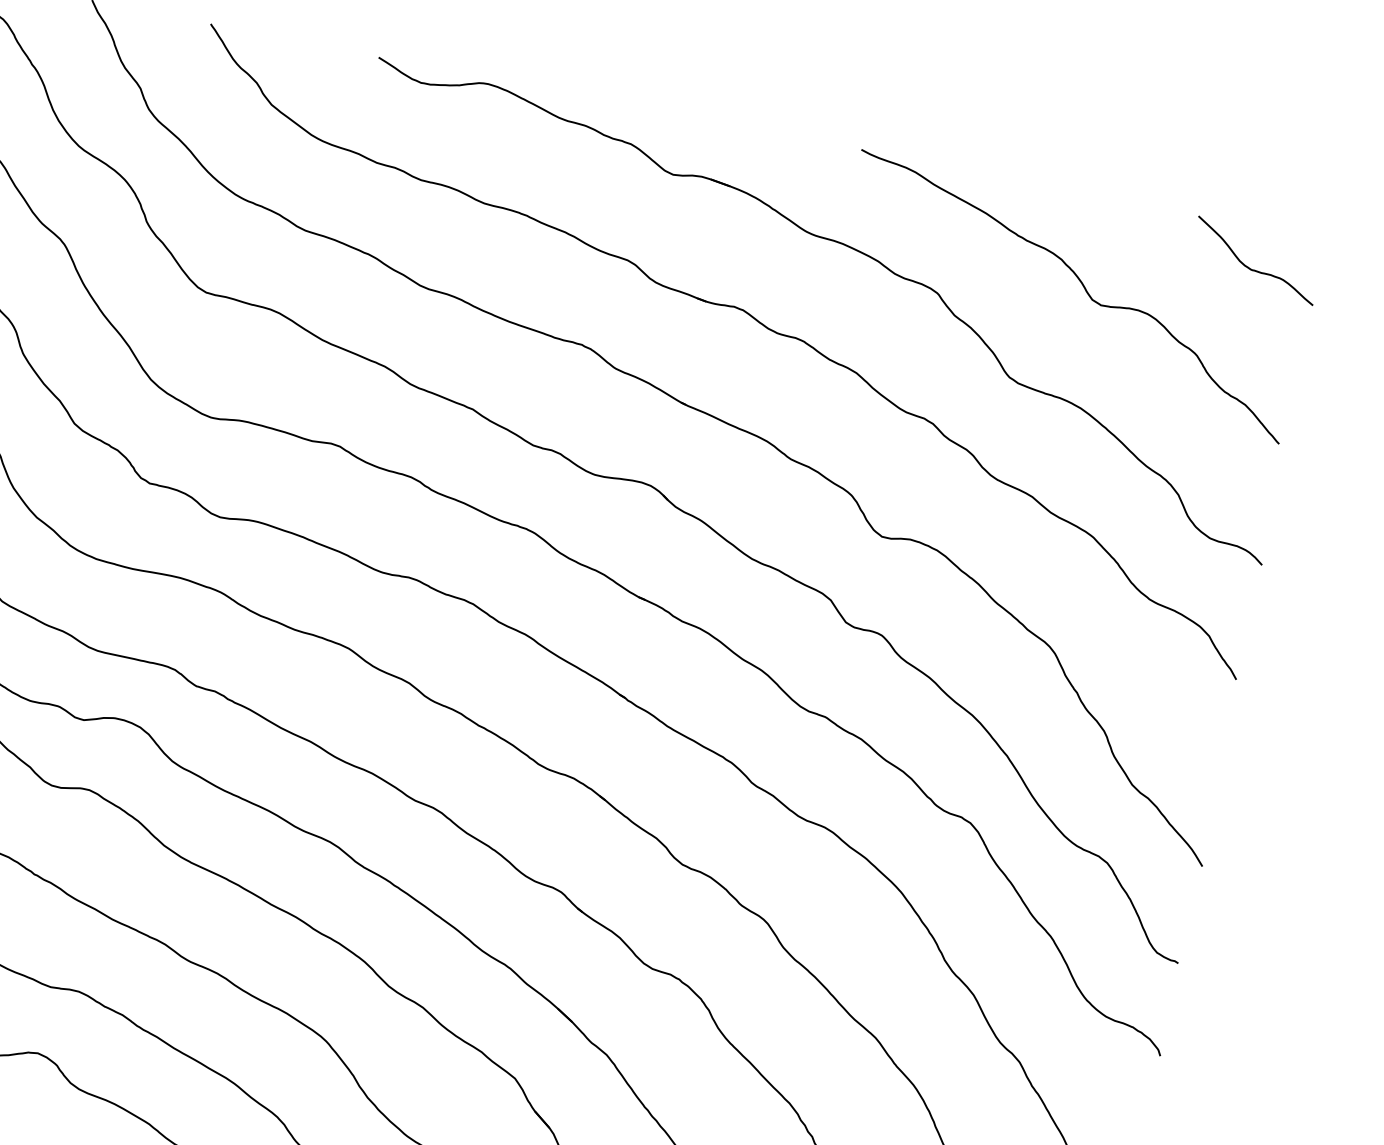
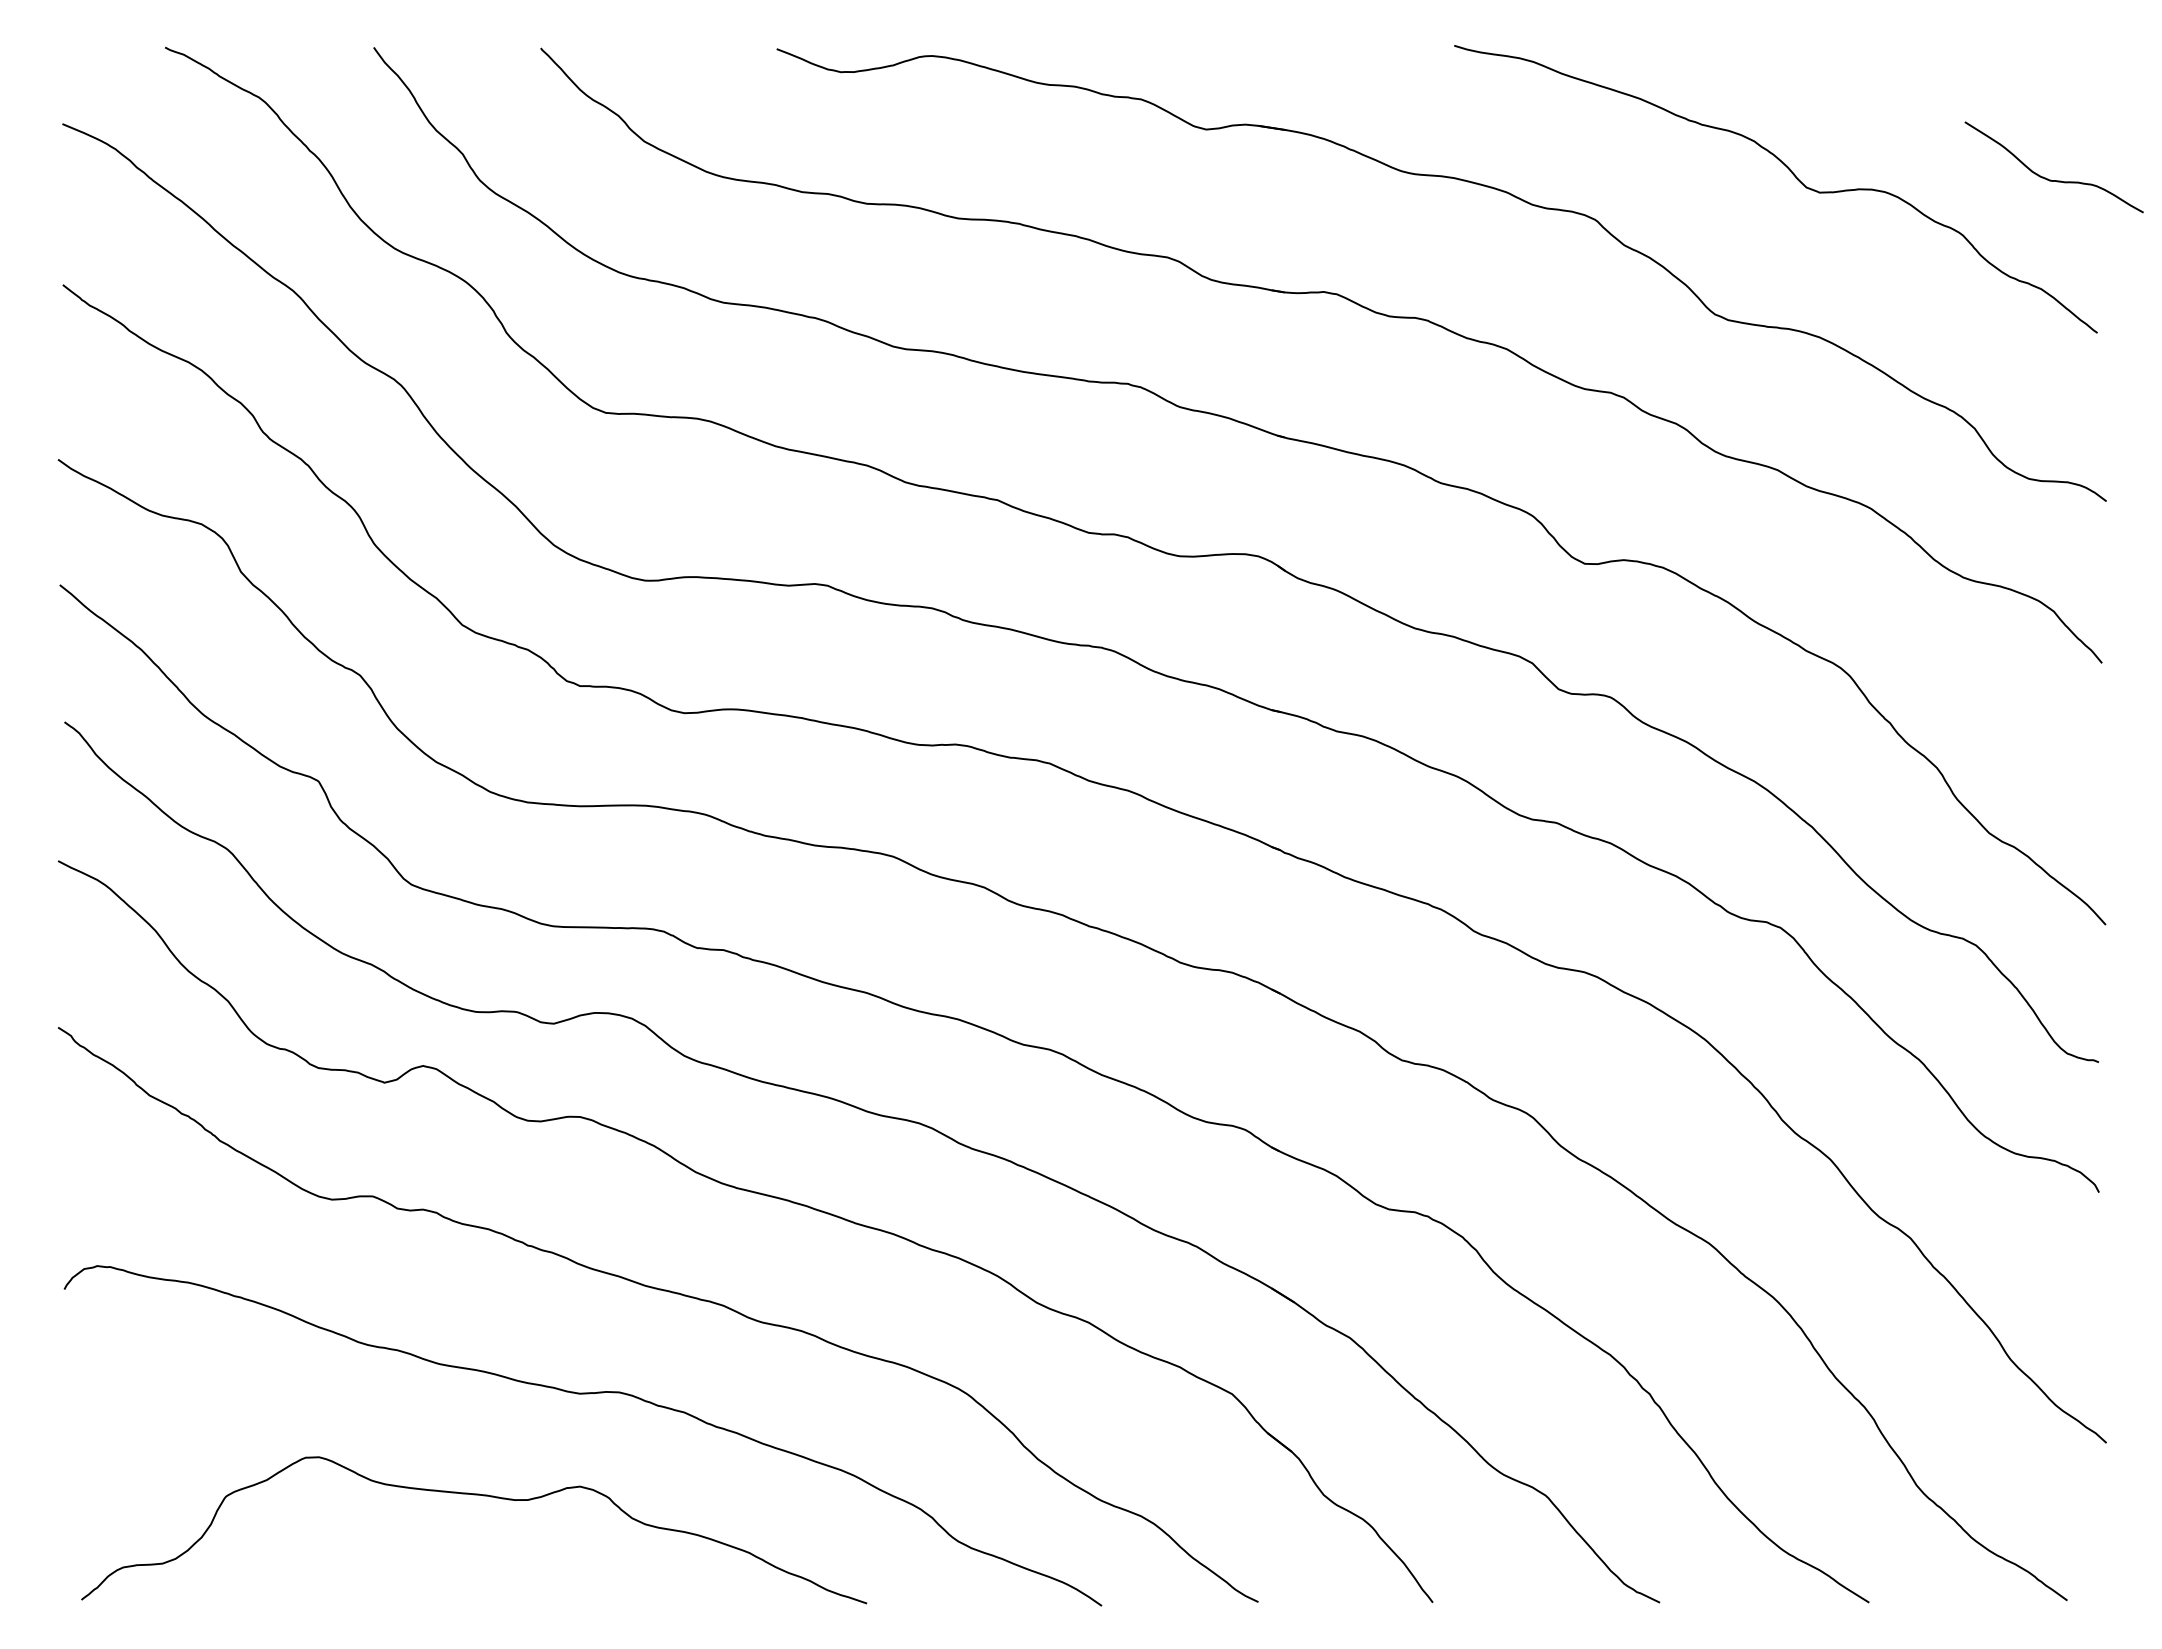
curve: (1250, 267) -> (2048, 178), moved

